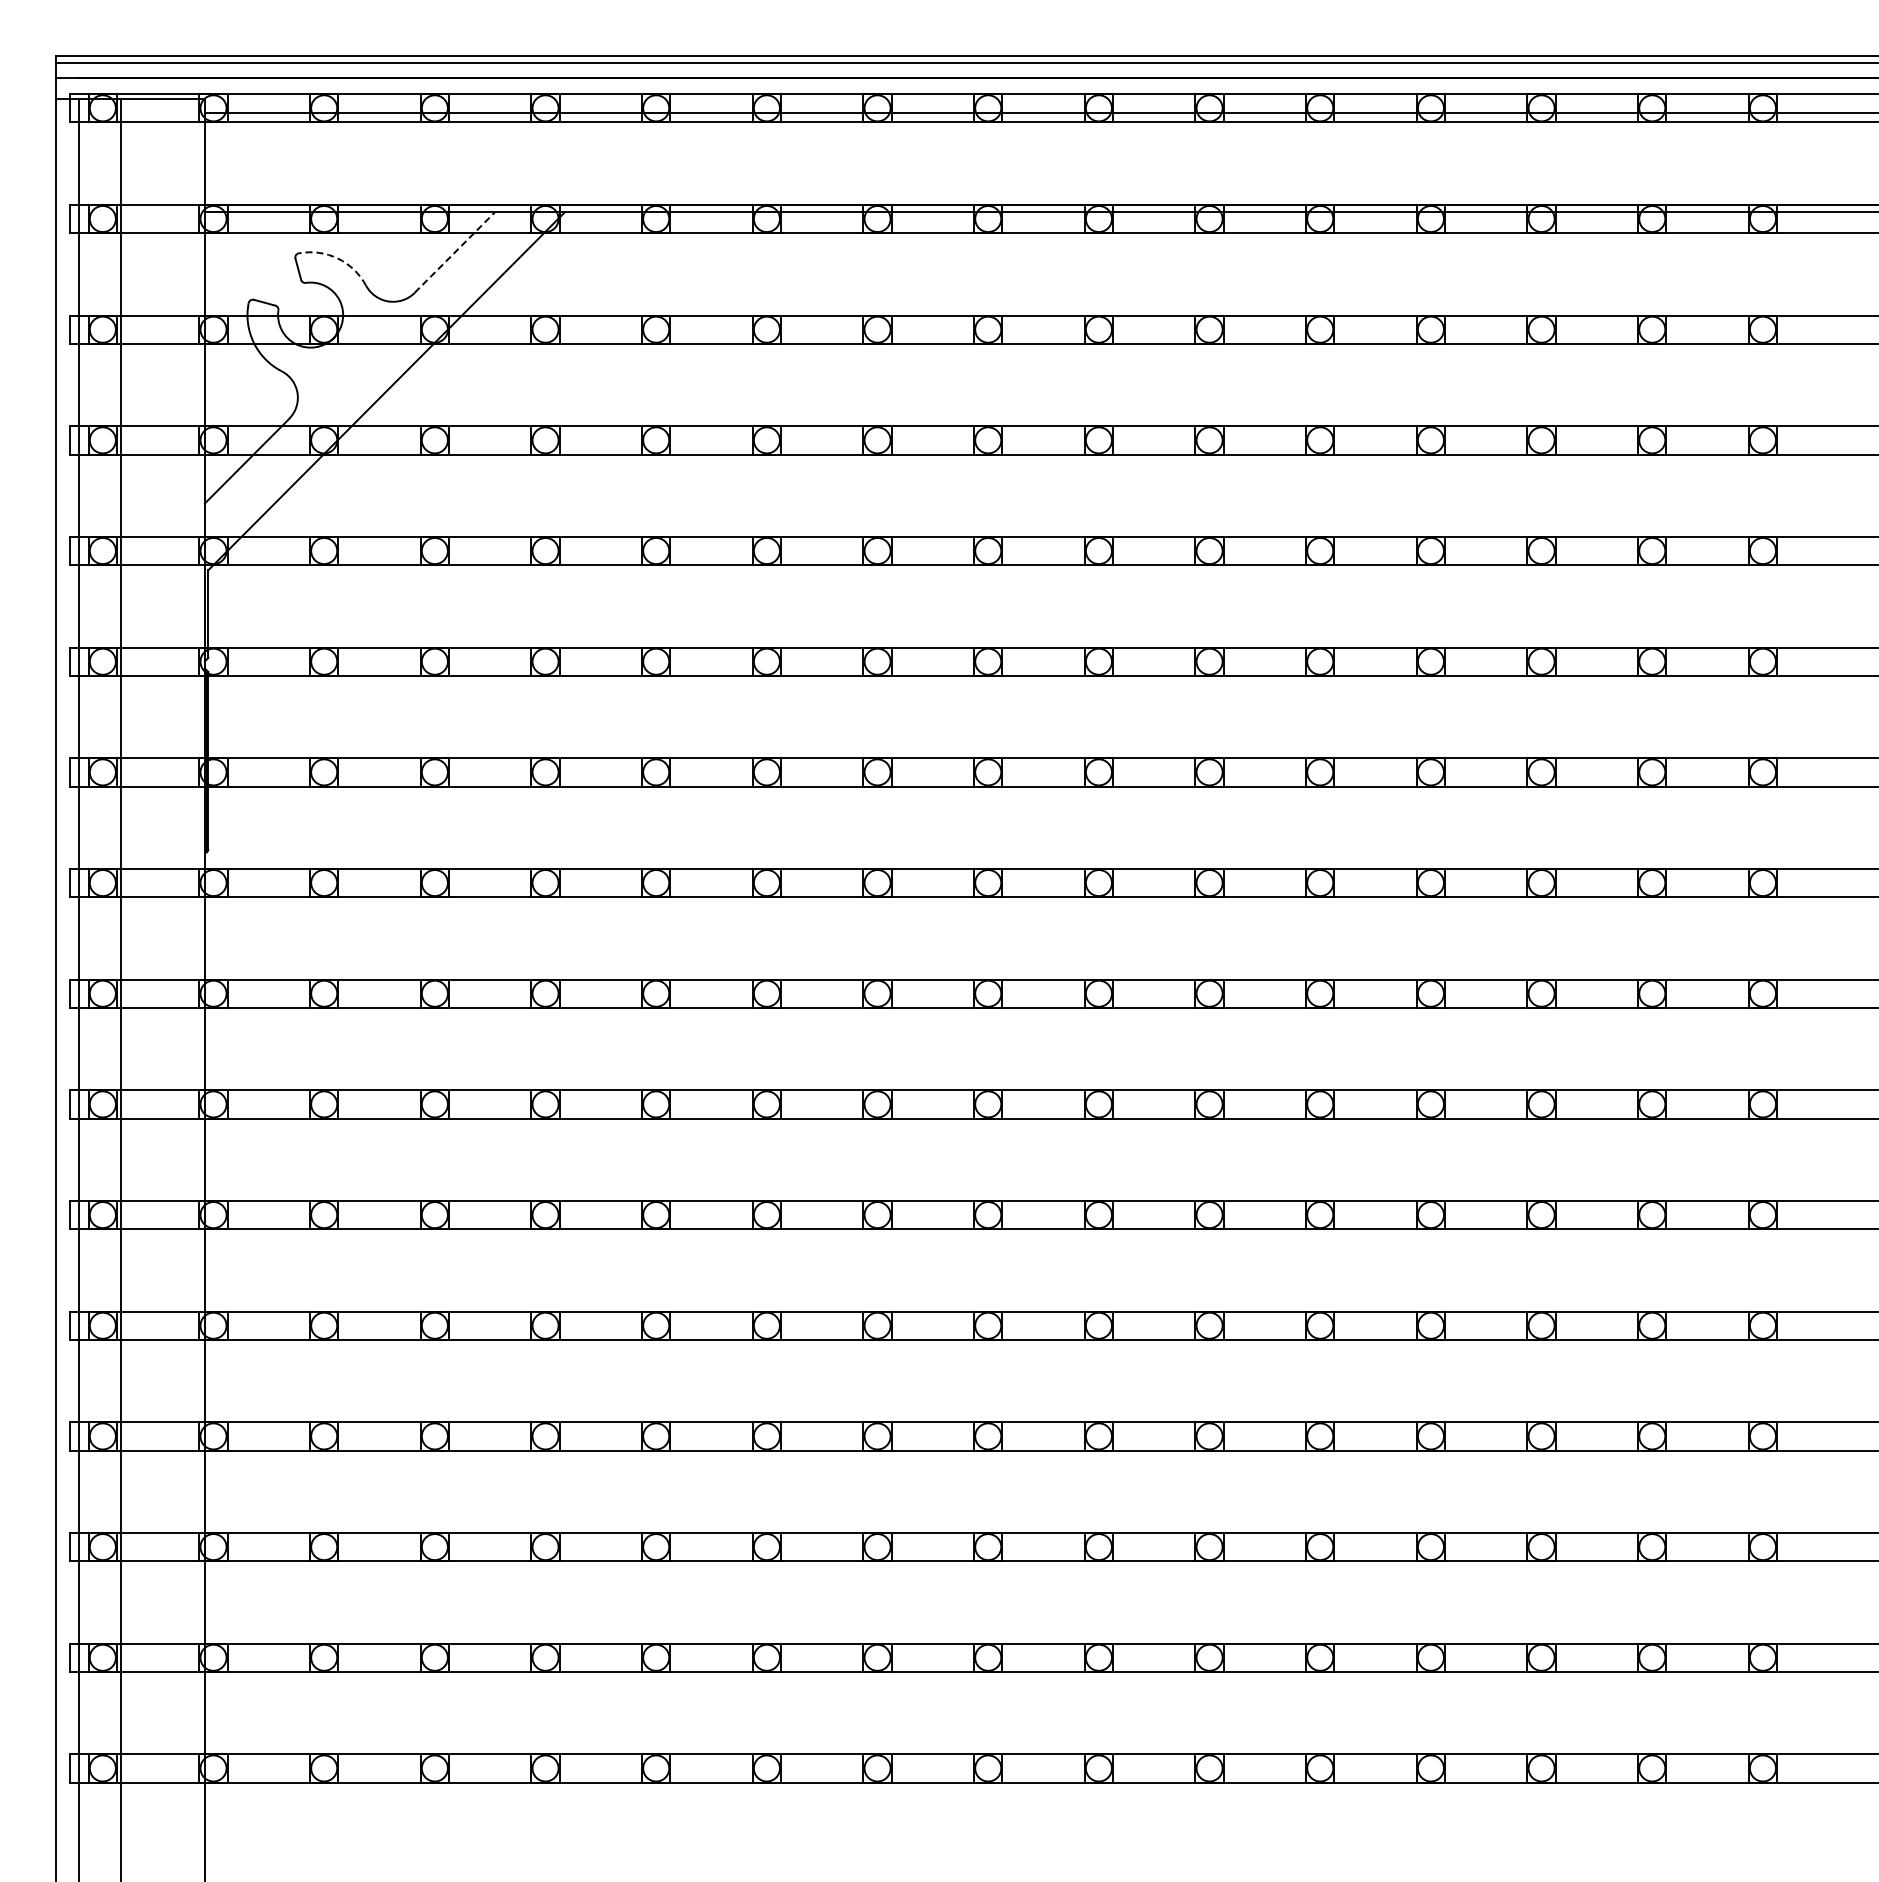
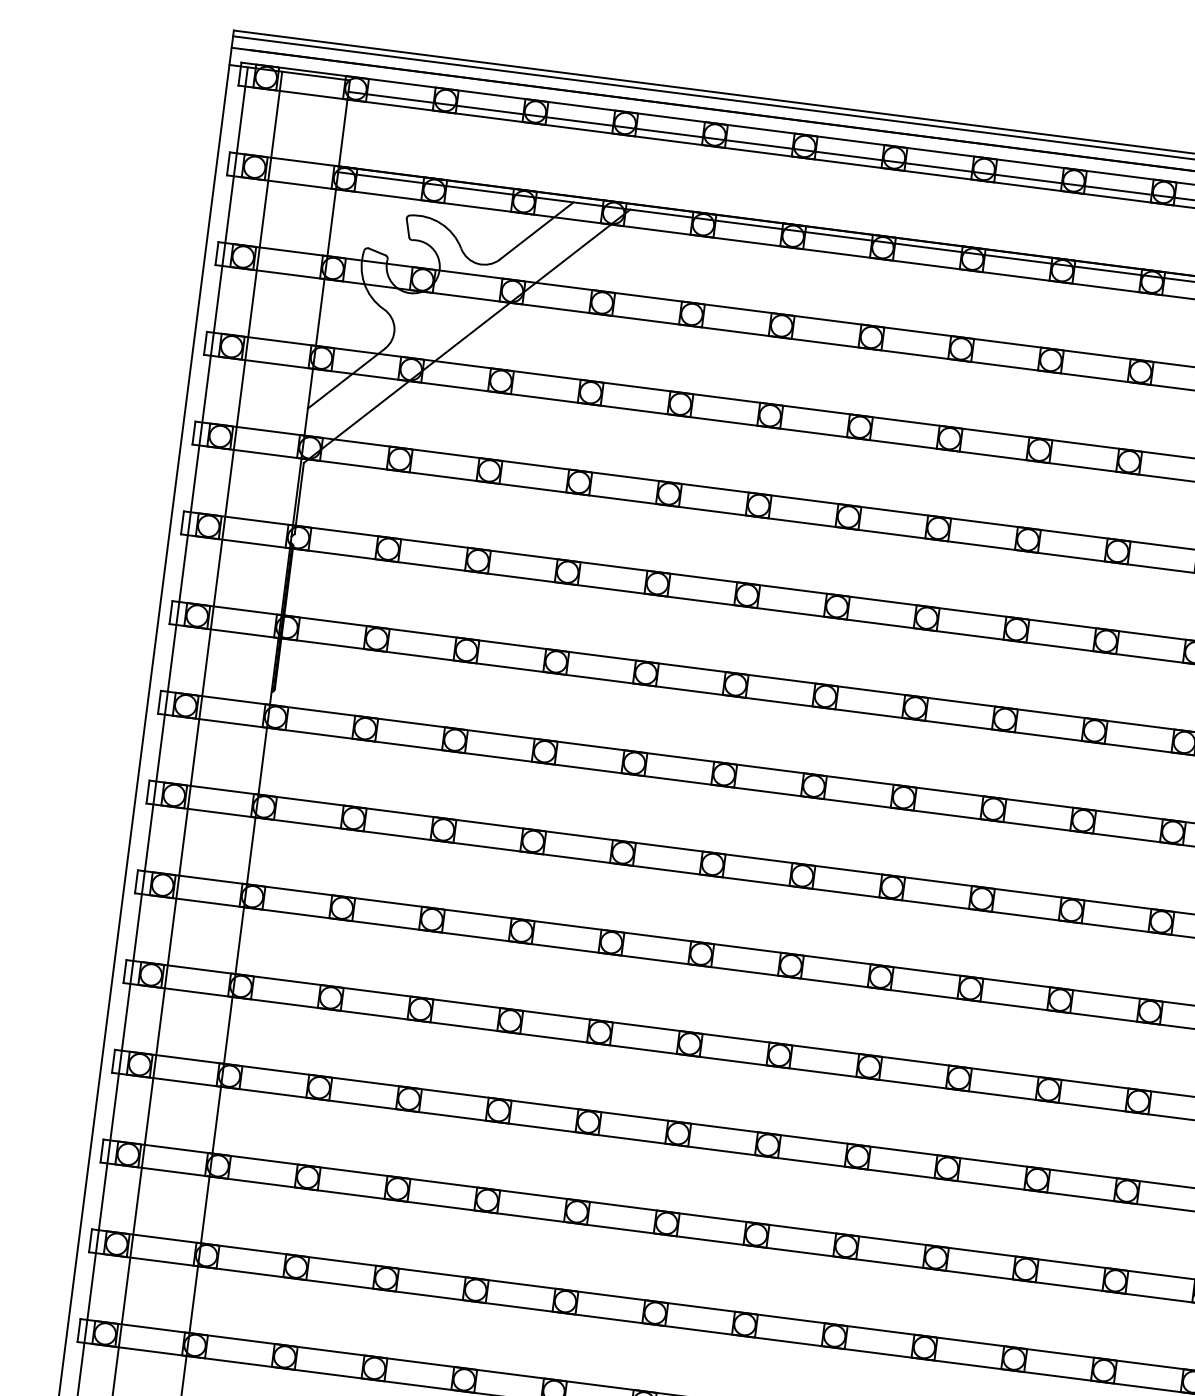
line: (454, 252) -> (536, 230), dashed -> solid
arc: (337, 258) -> (440, 223), dashed -> solid

